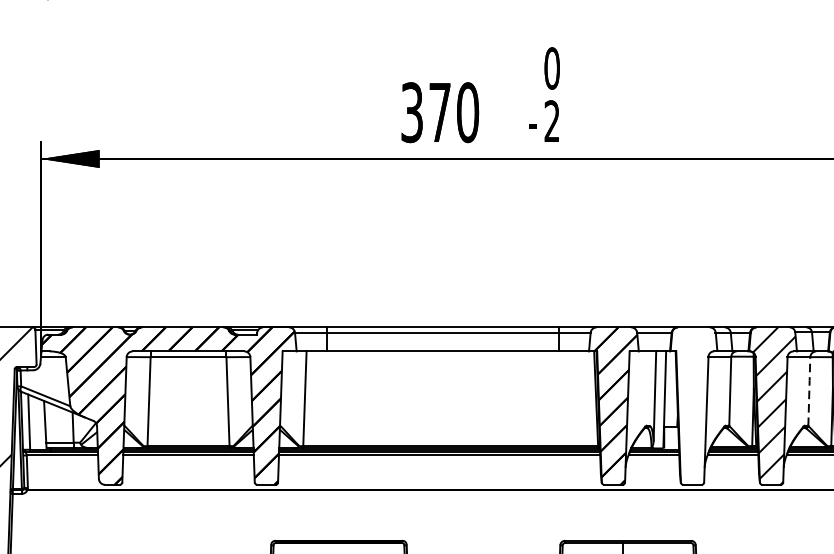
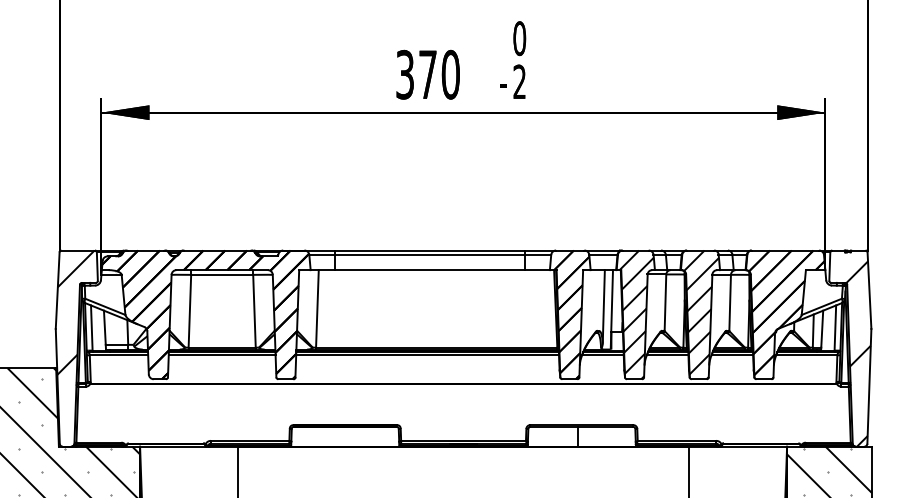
line: (809, 389) -> (730, 301), dashed -> solid
hatch: (694, 405) -> (636, 314), added

